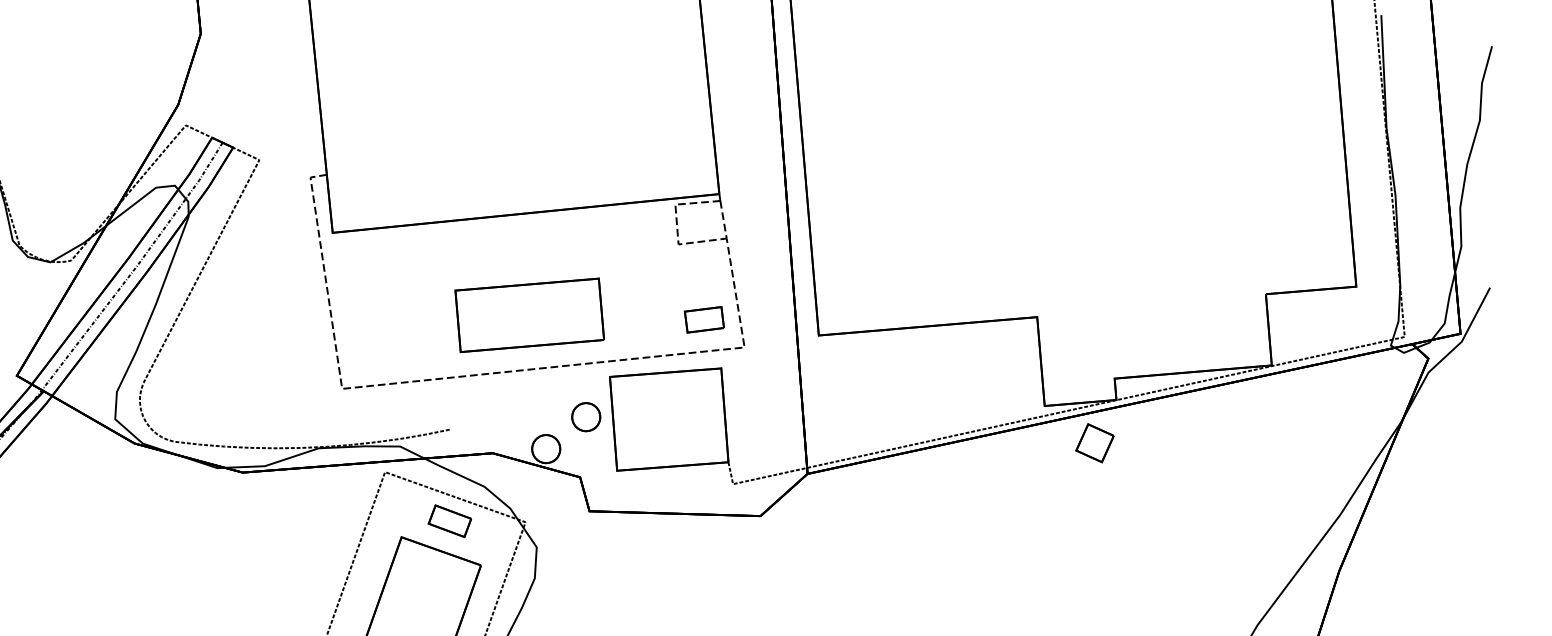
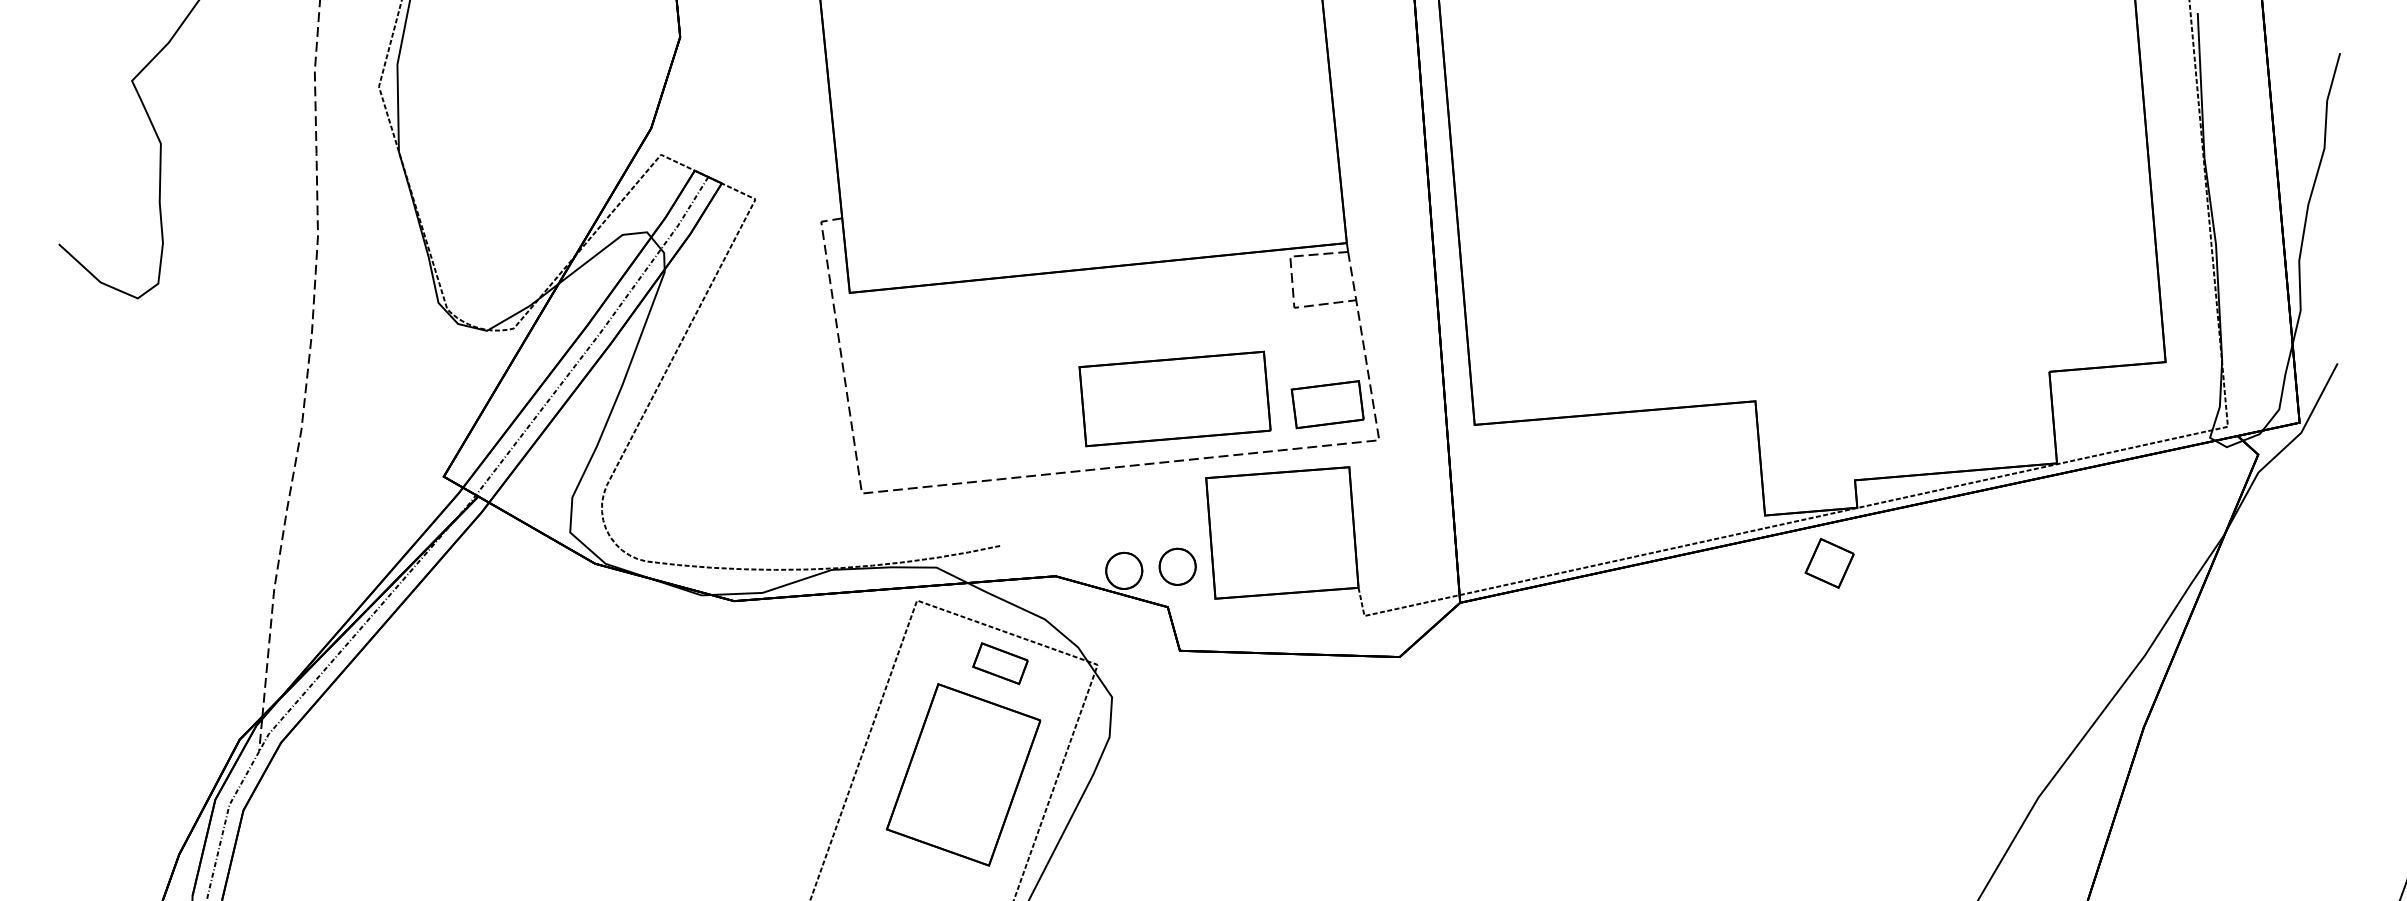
part: (529, 314) -> (1174, 398), moved
part: (704, 319) -> (1327, 404), size x1.43
part: (586, 416) -> (1177, 566), moved

